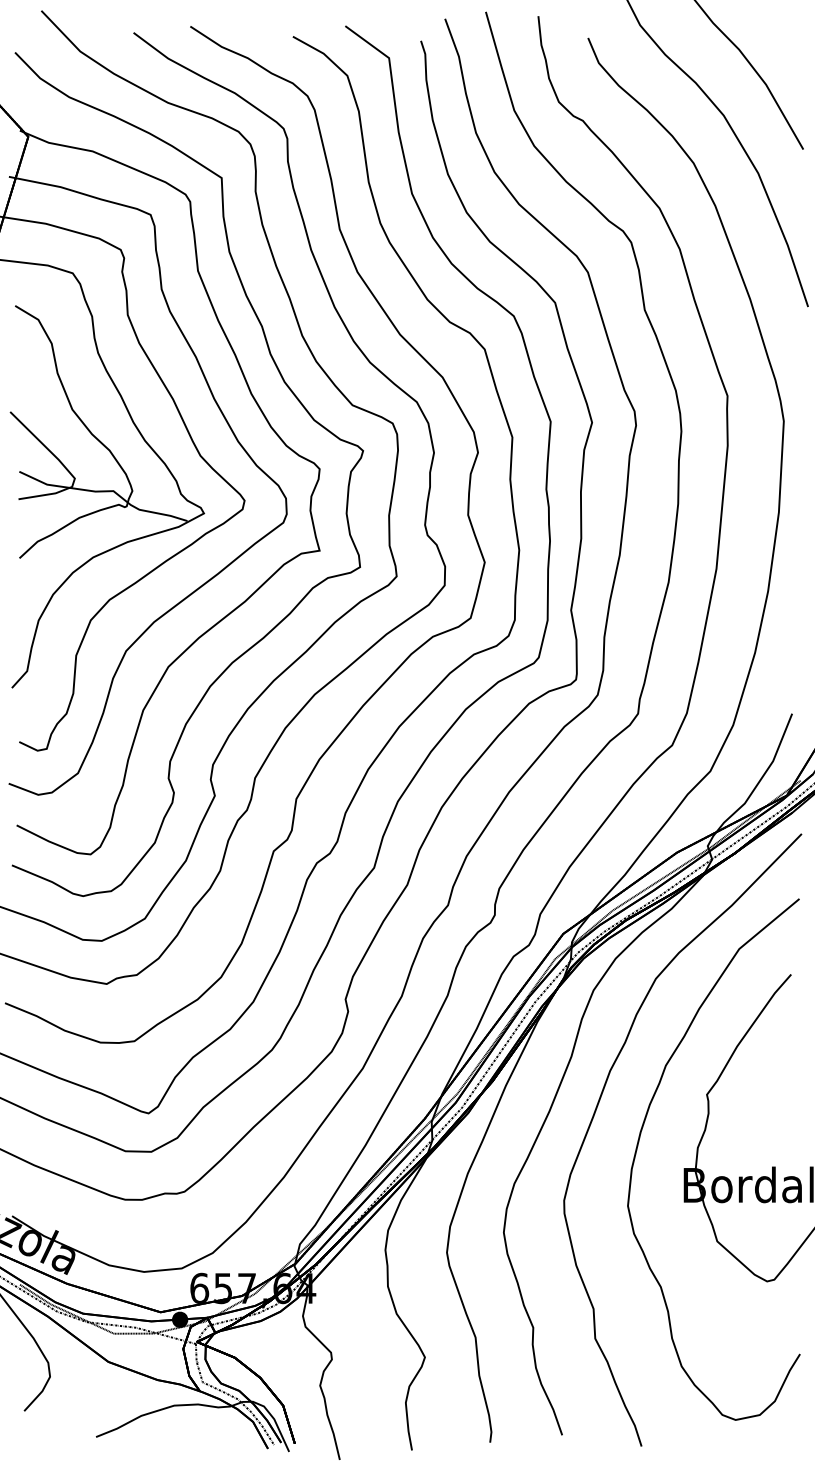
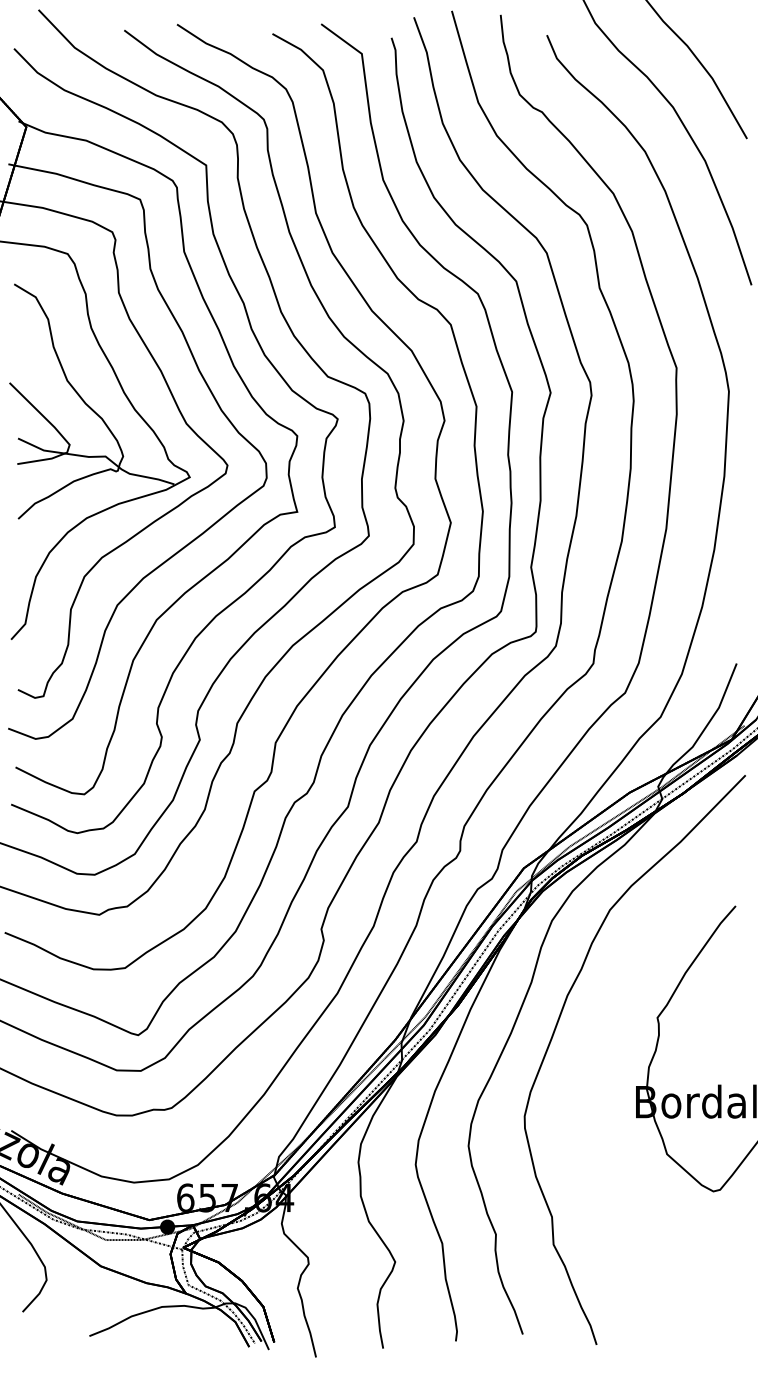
part: (639, 1142) -> (594, 1062), removed

